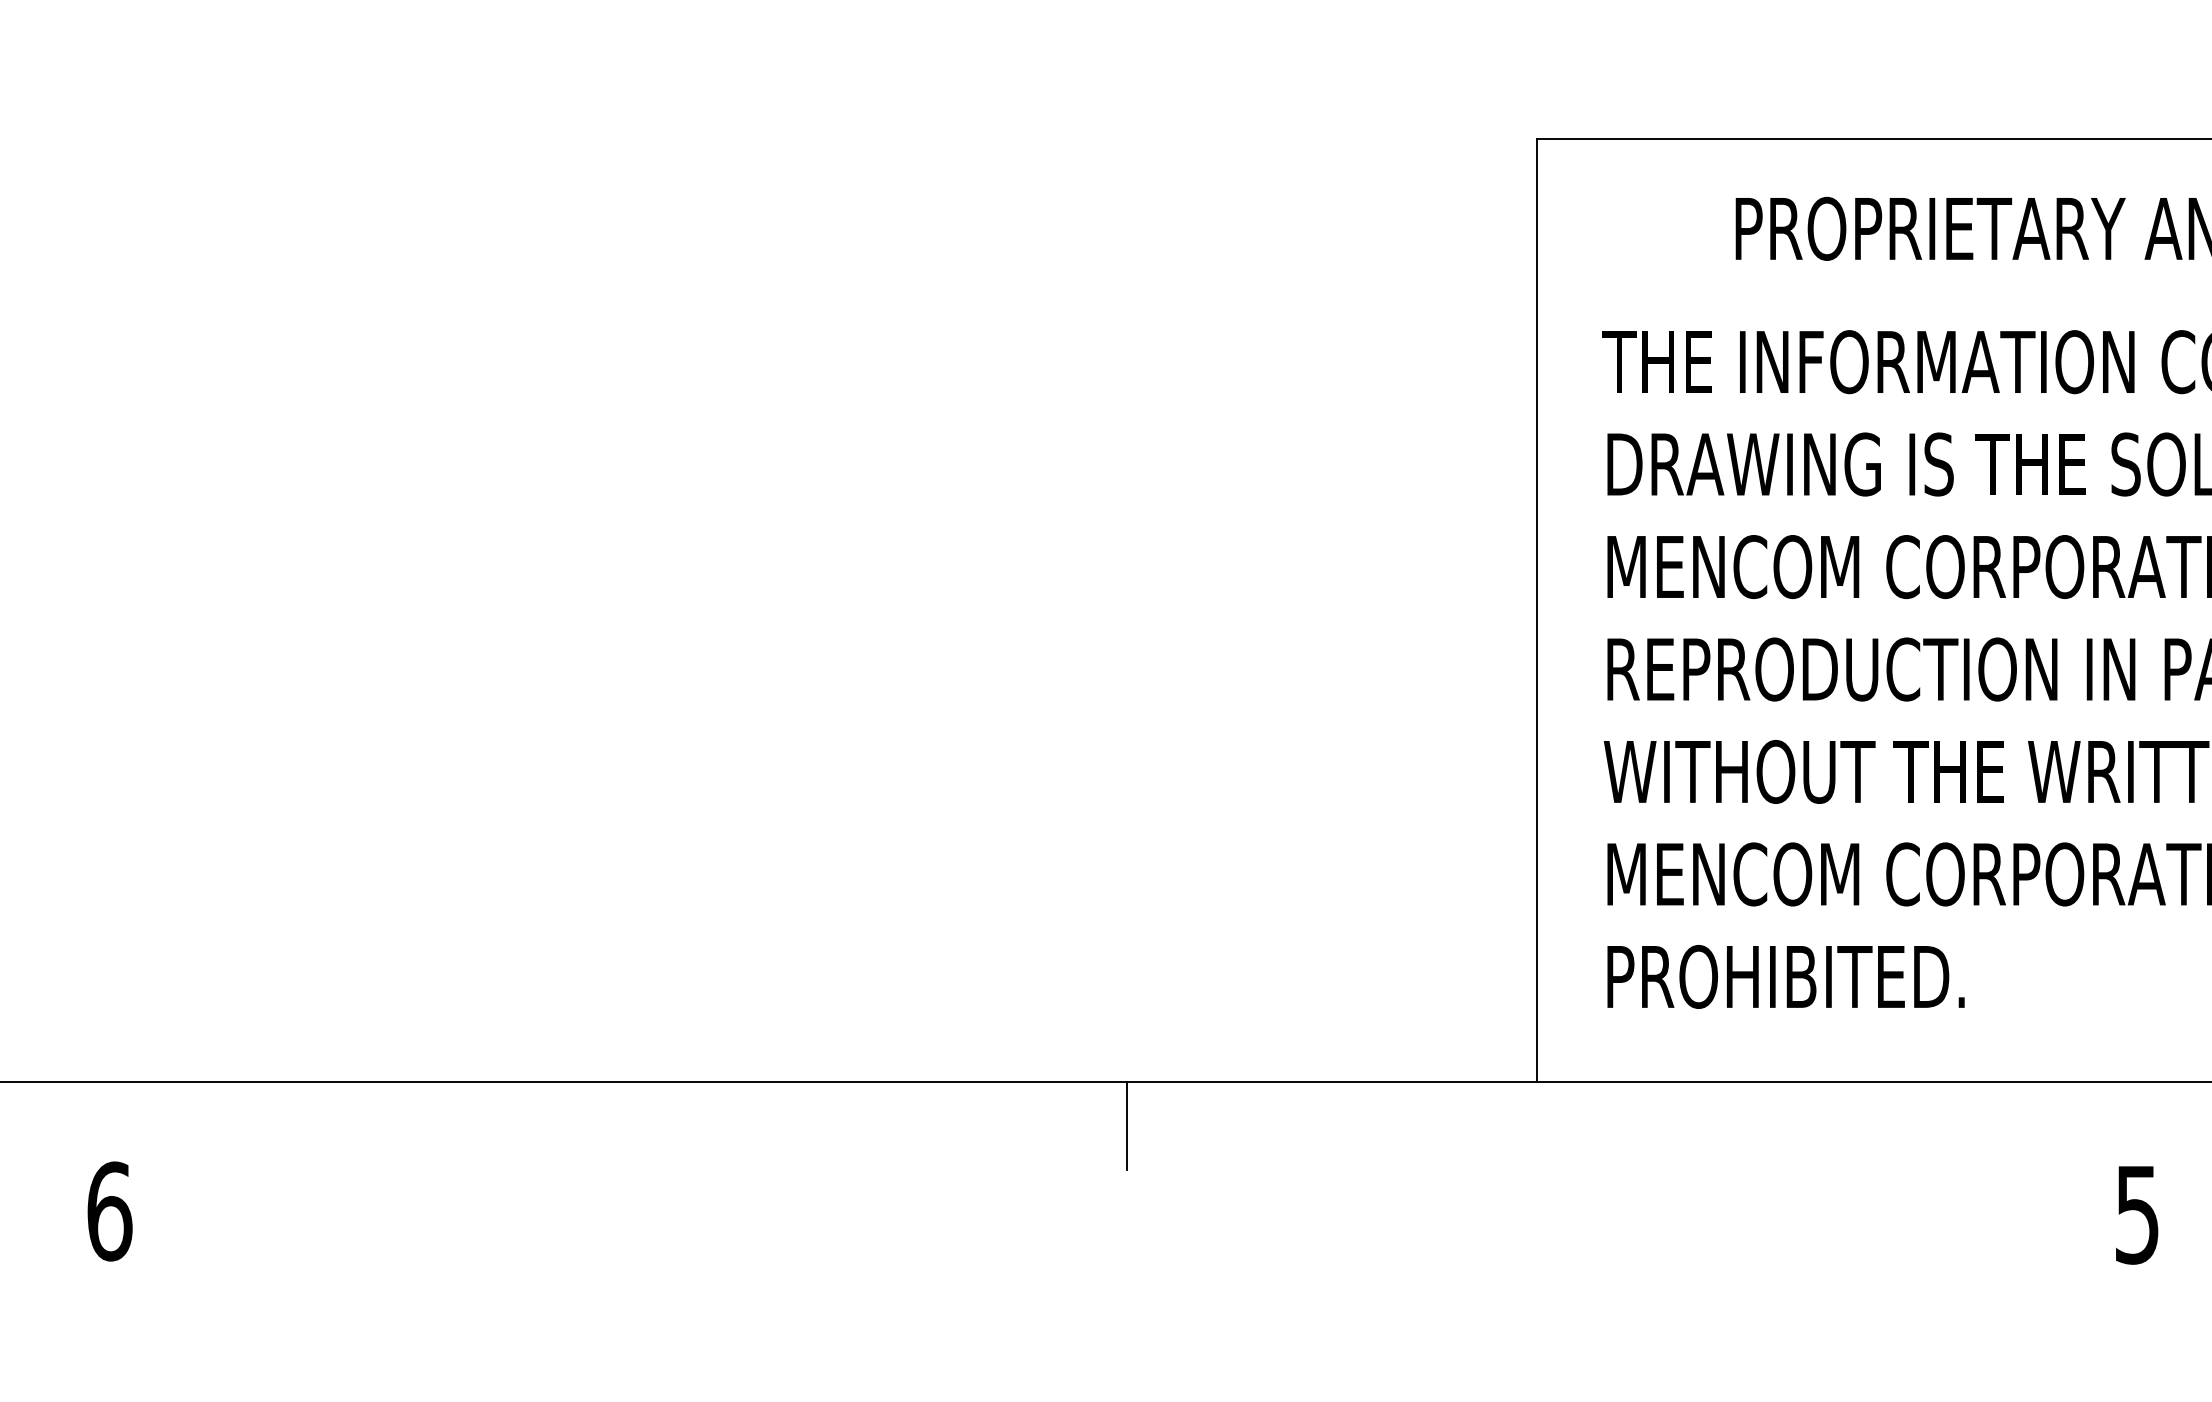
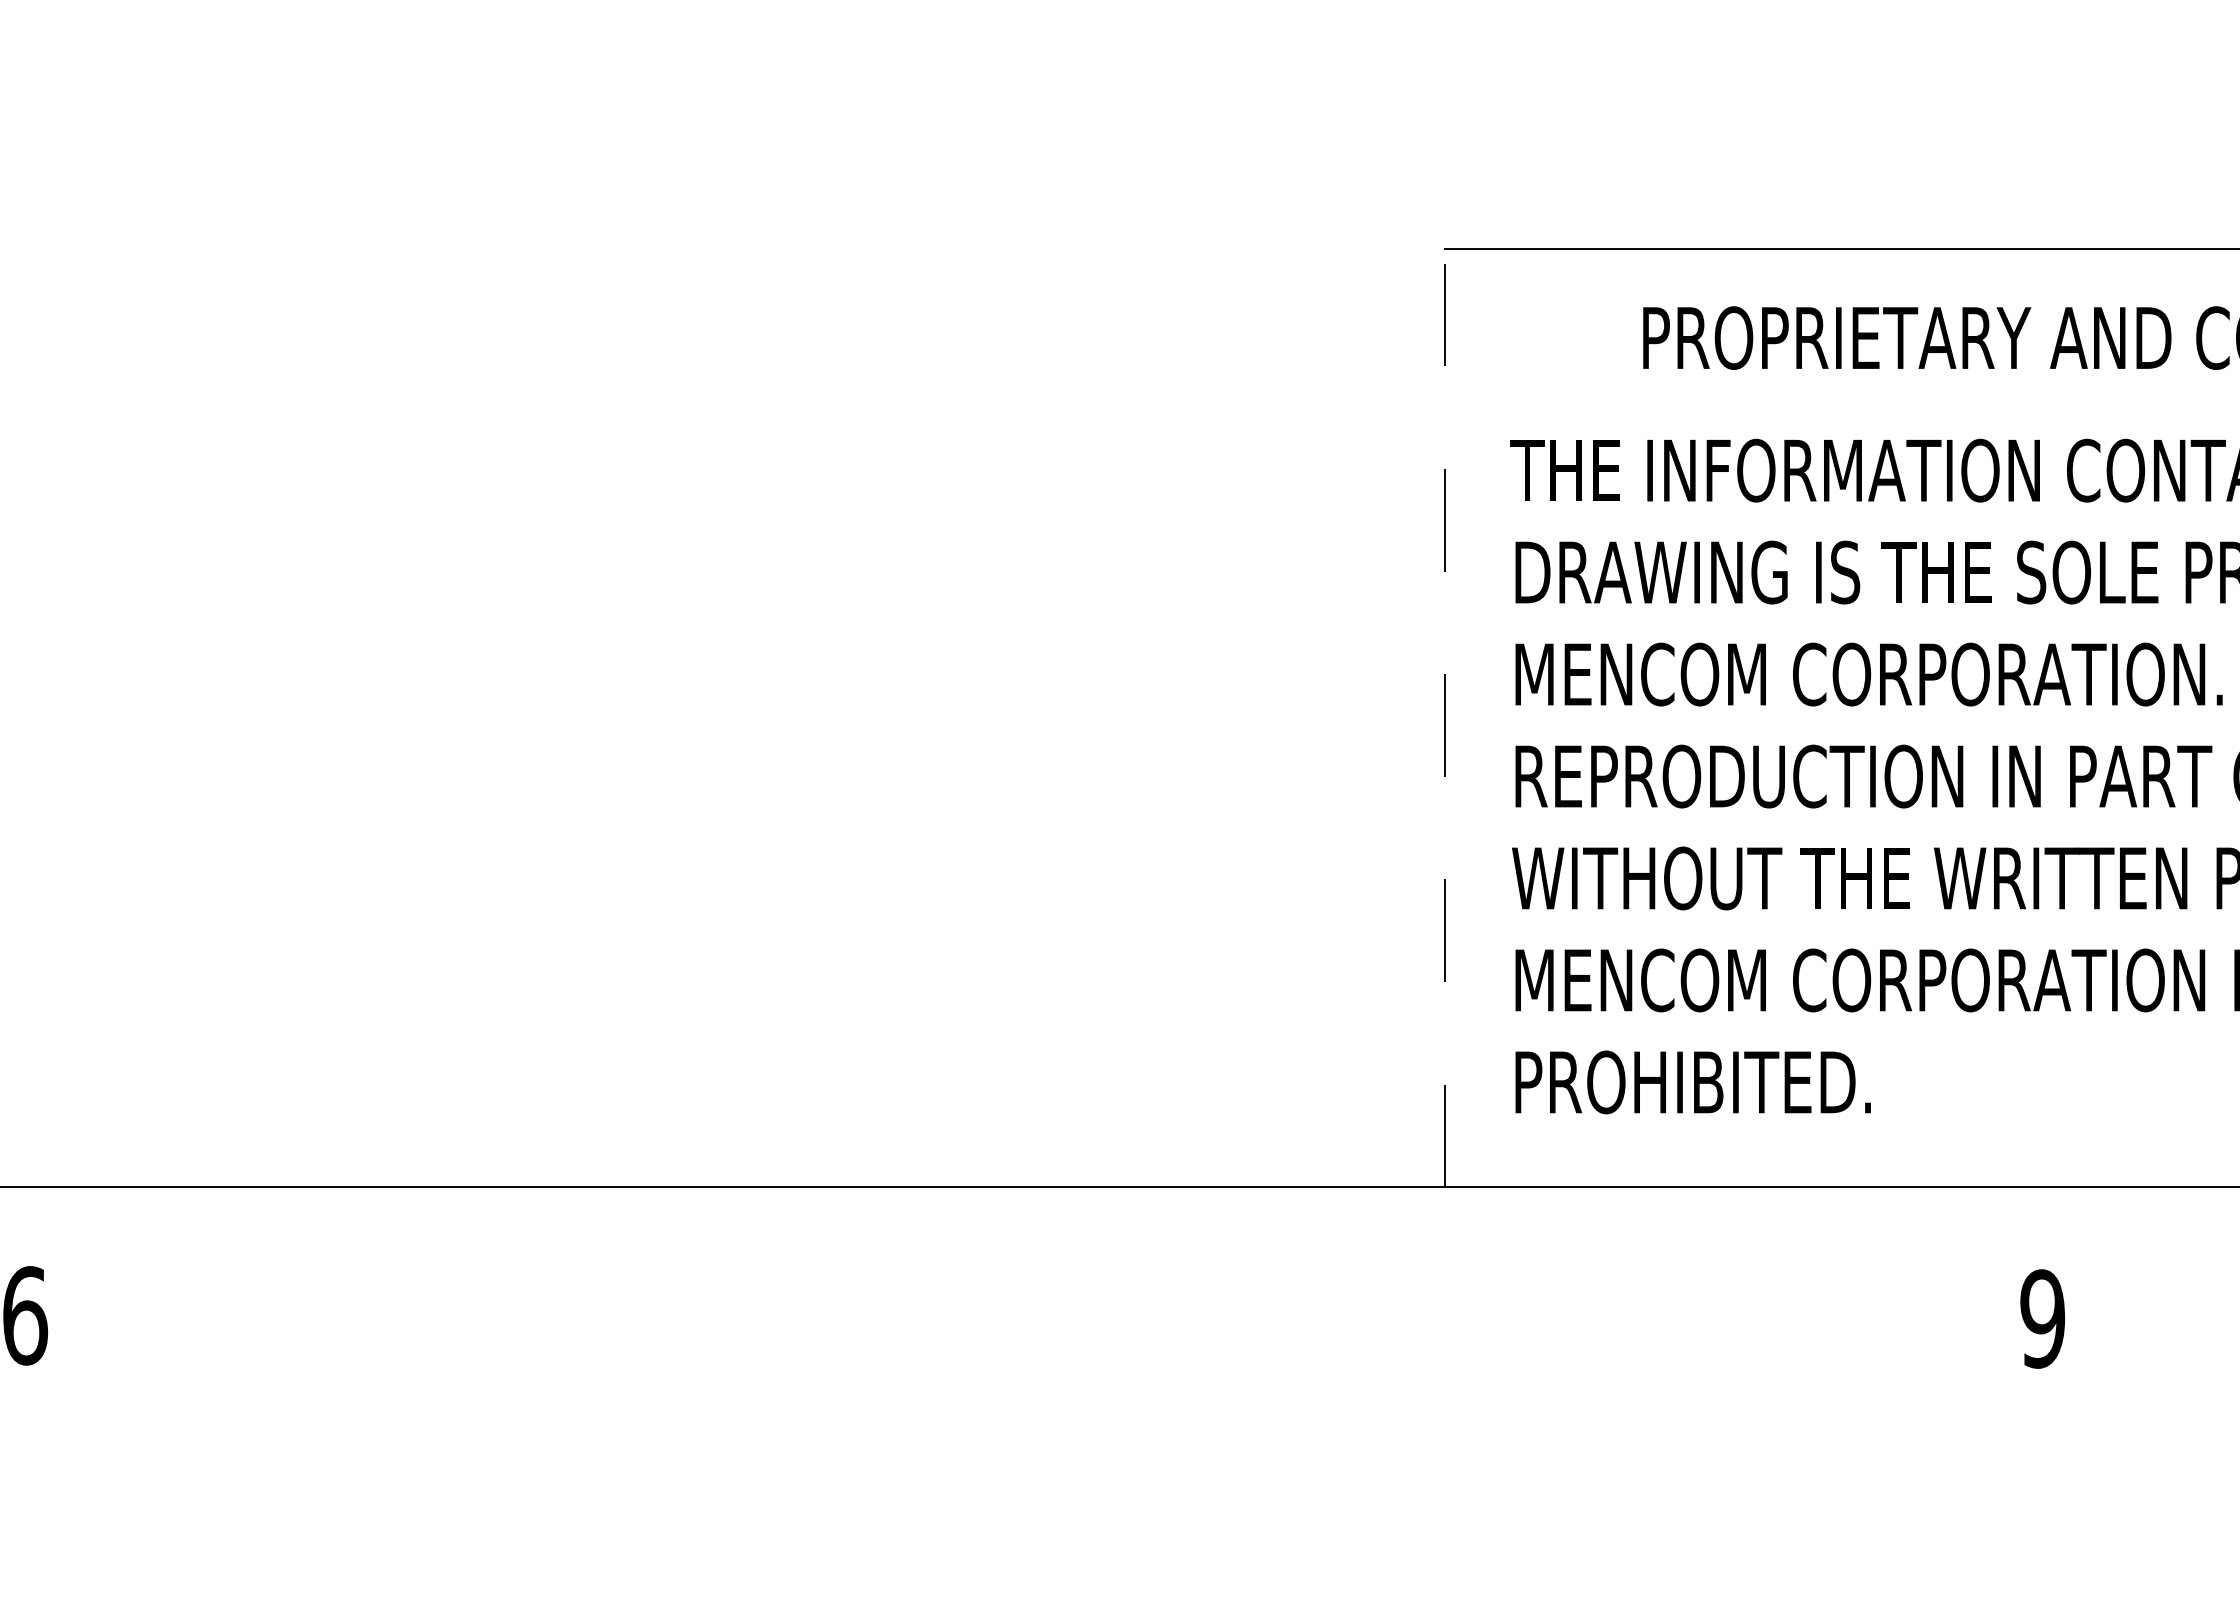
line: (1537, 610) -> (1445, 717), solid -> dashed
line: (1127, 1125) -> (1037, 1230), removed
text: (2137, 1214) -> (2042, 1318), 5 -> 9

